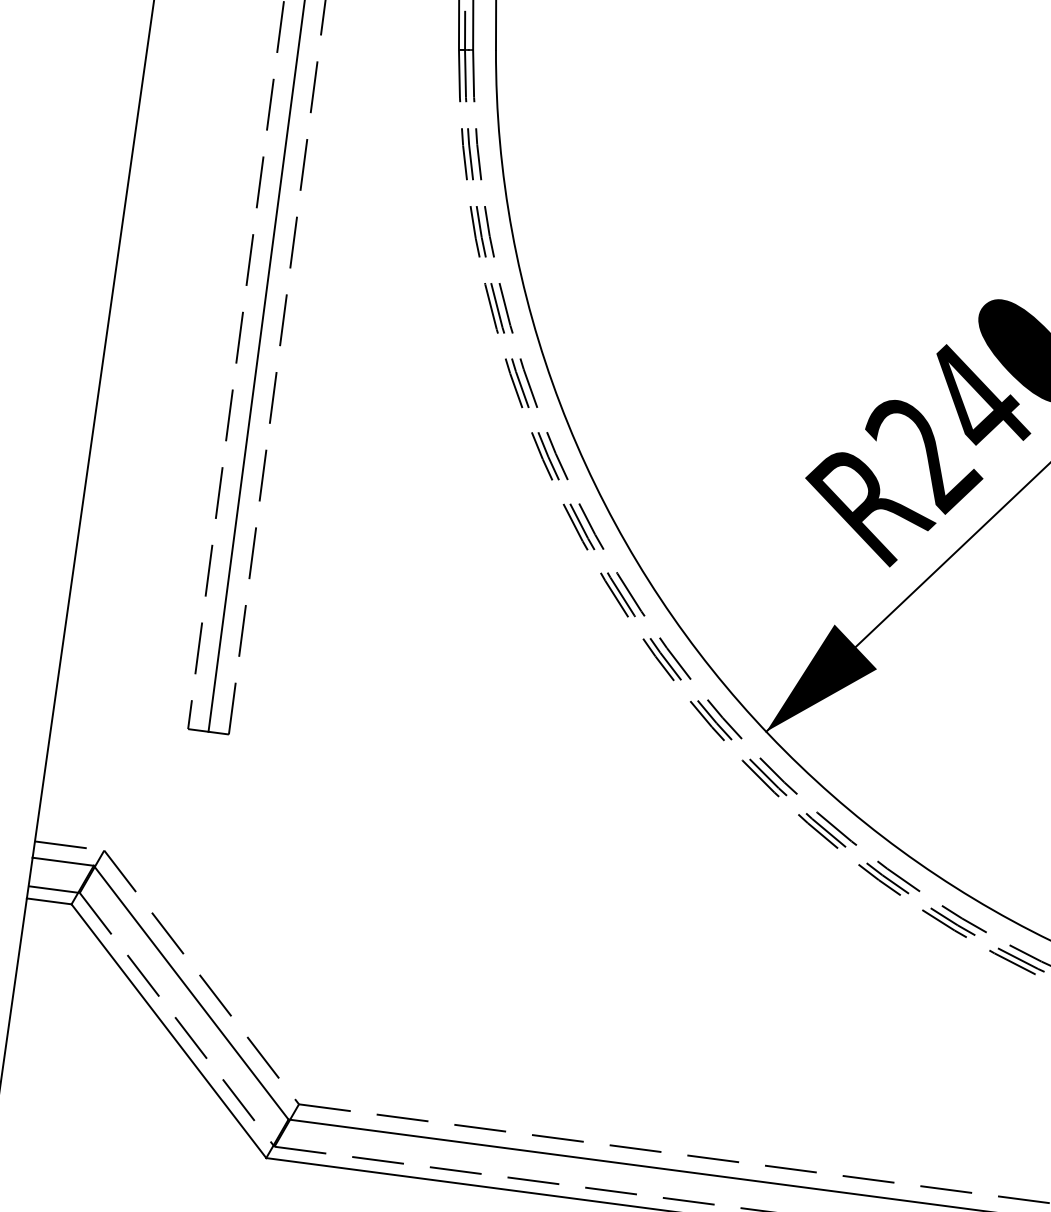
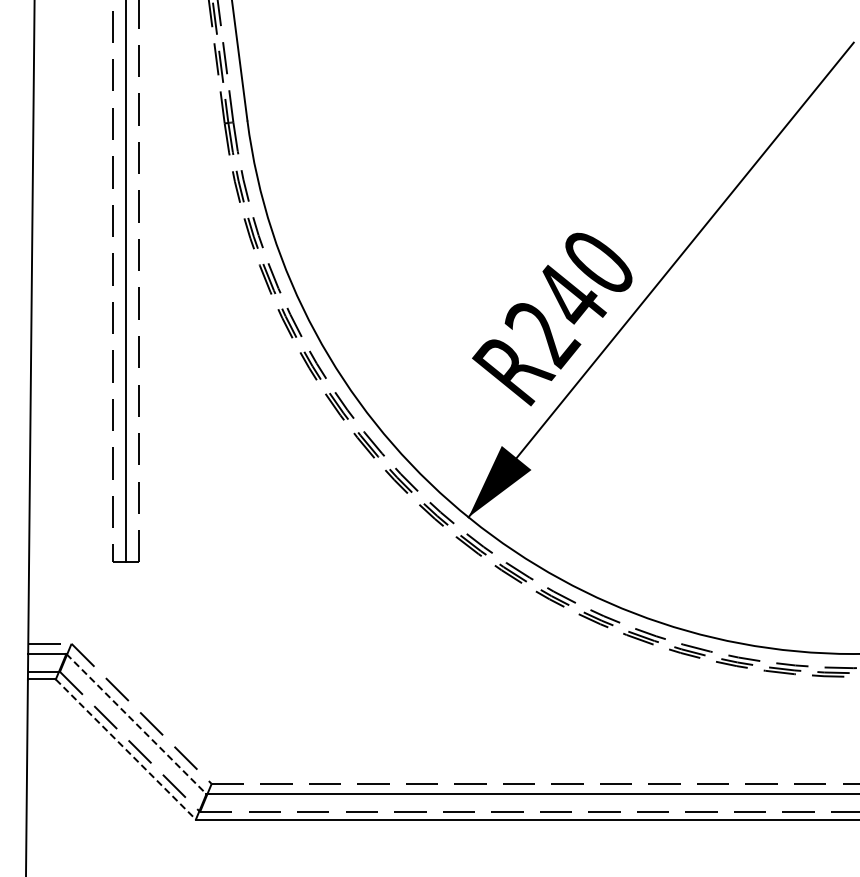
line: (191, 993) -> (136, 724), solid -> dashed
line: (169, 1031) -> (126, 749), solid -> dashed

